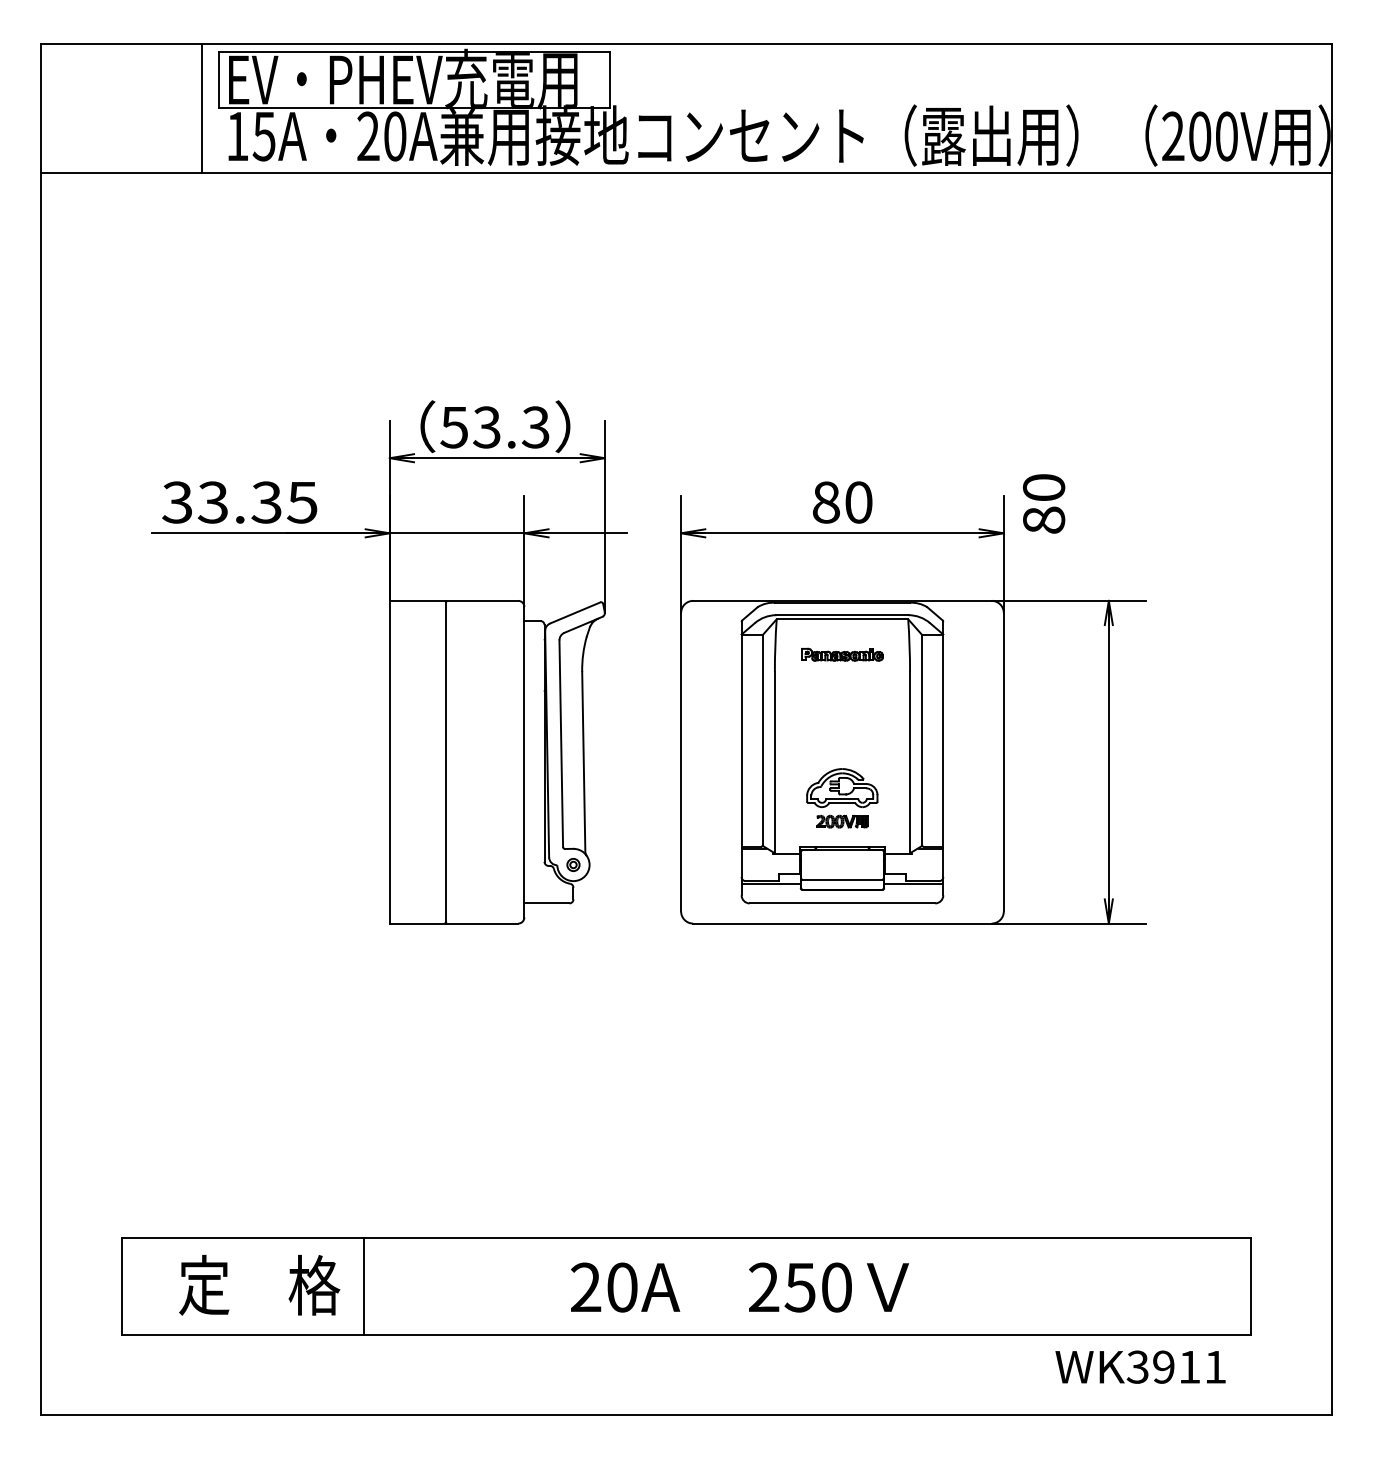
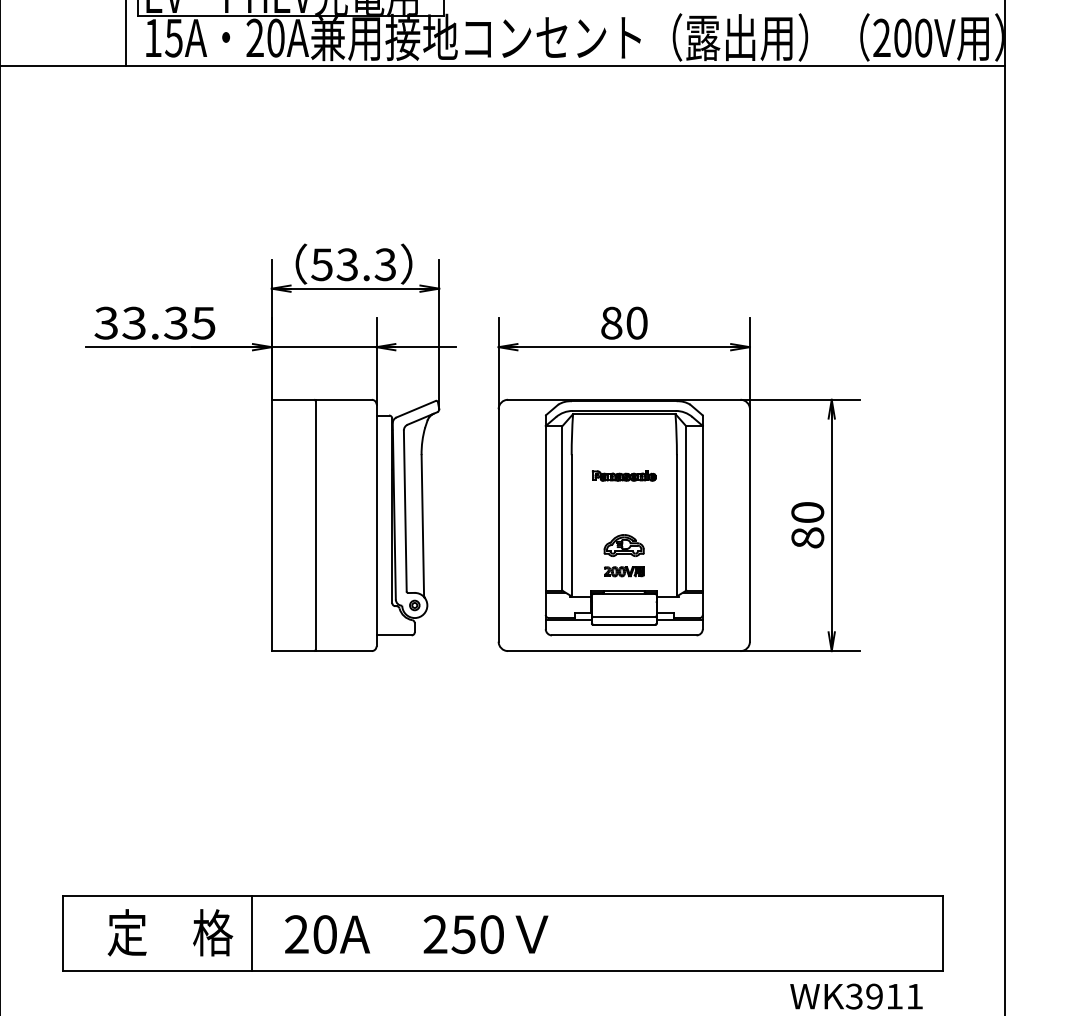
text: (1044, 503) -> (808, 524), moved
part: (842, 654) -> (624, 475), moved
part: (842, 787) -> (624, 545), size x0.71
text: (739, 1287) -> (416, 934), moved

